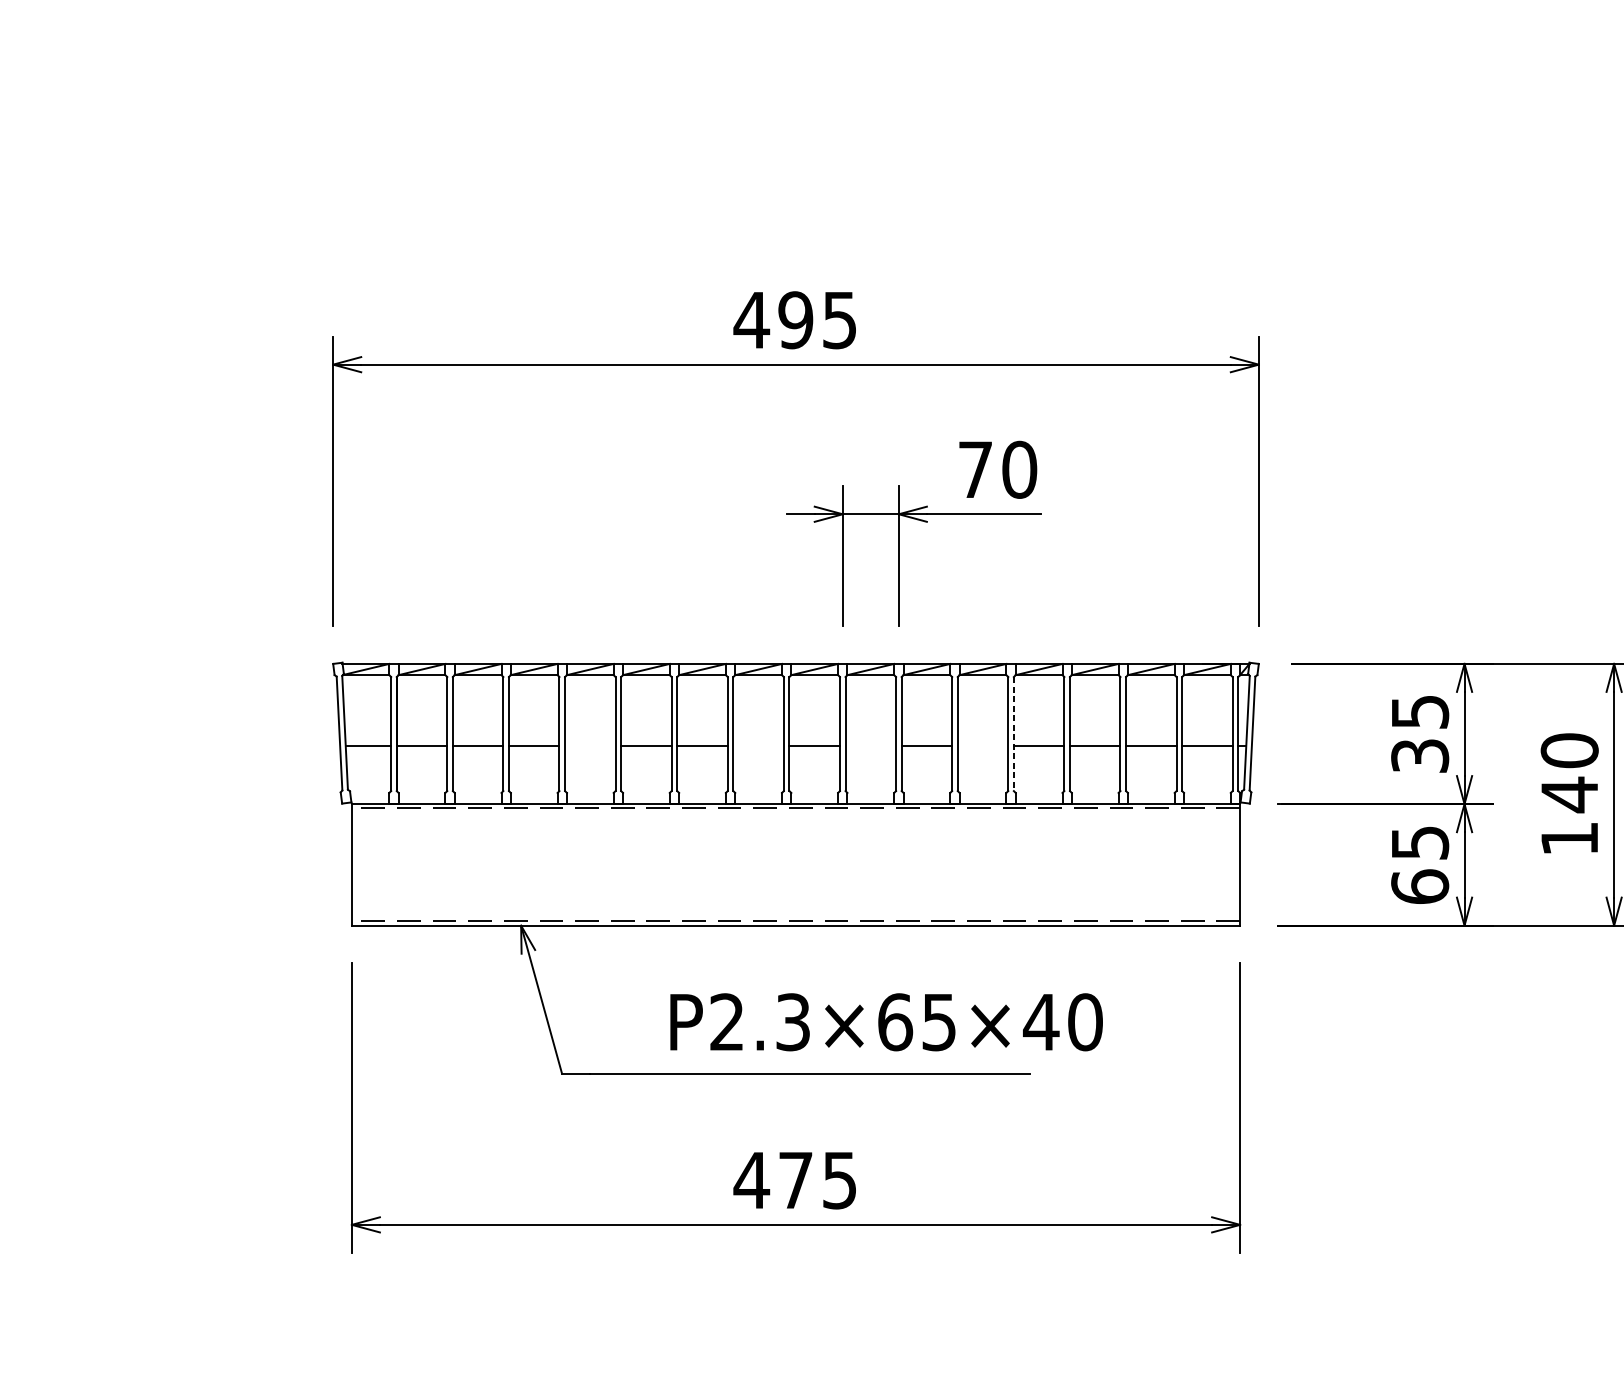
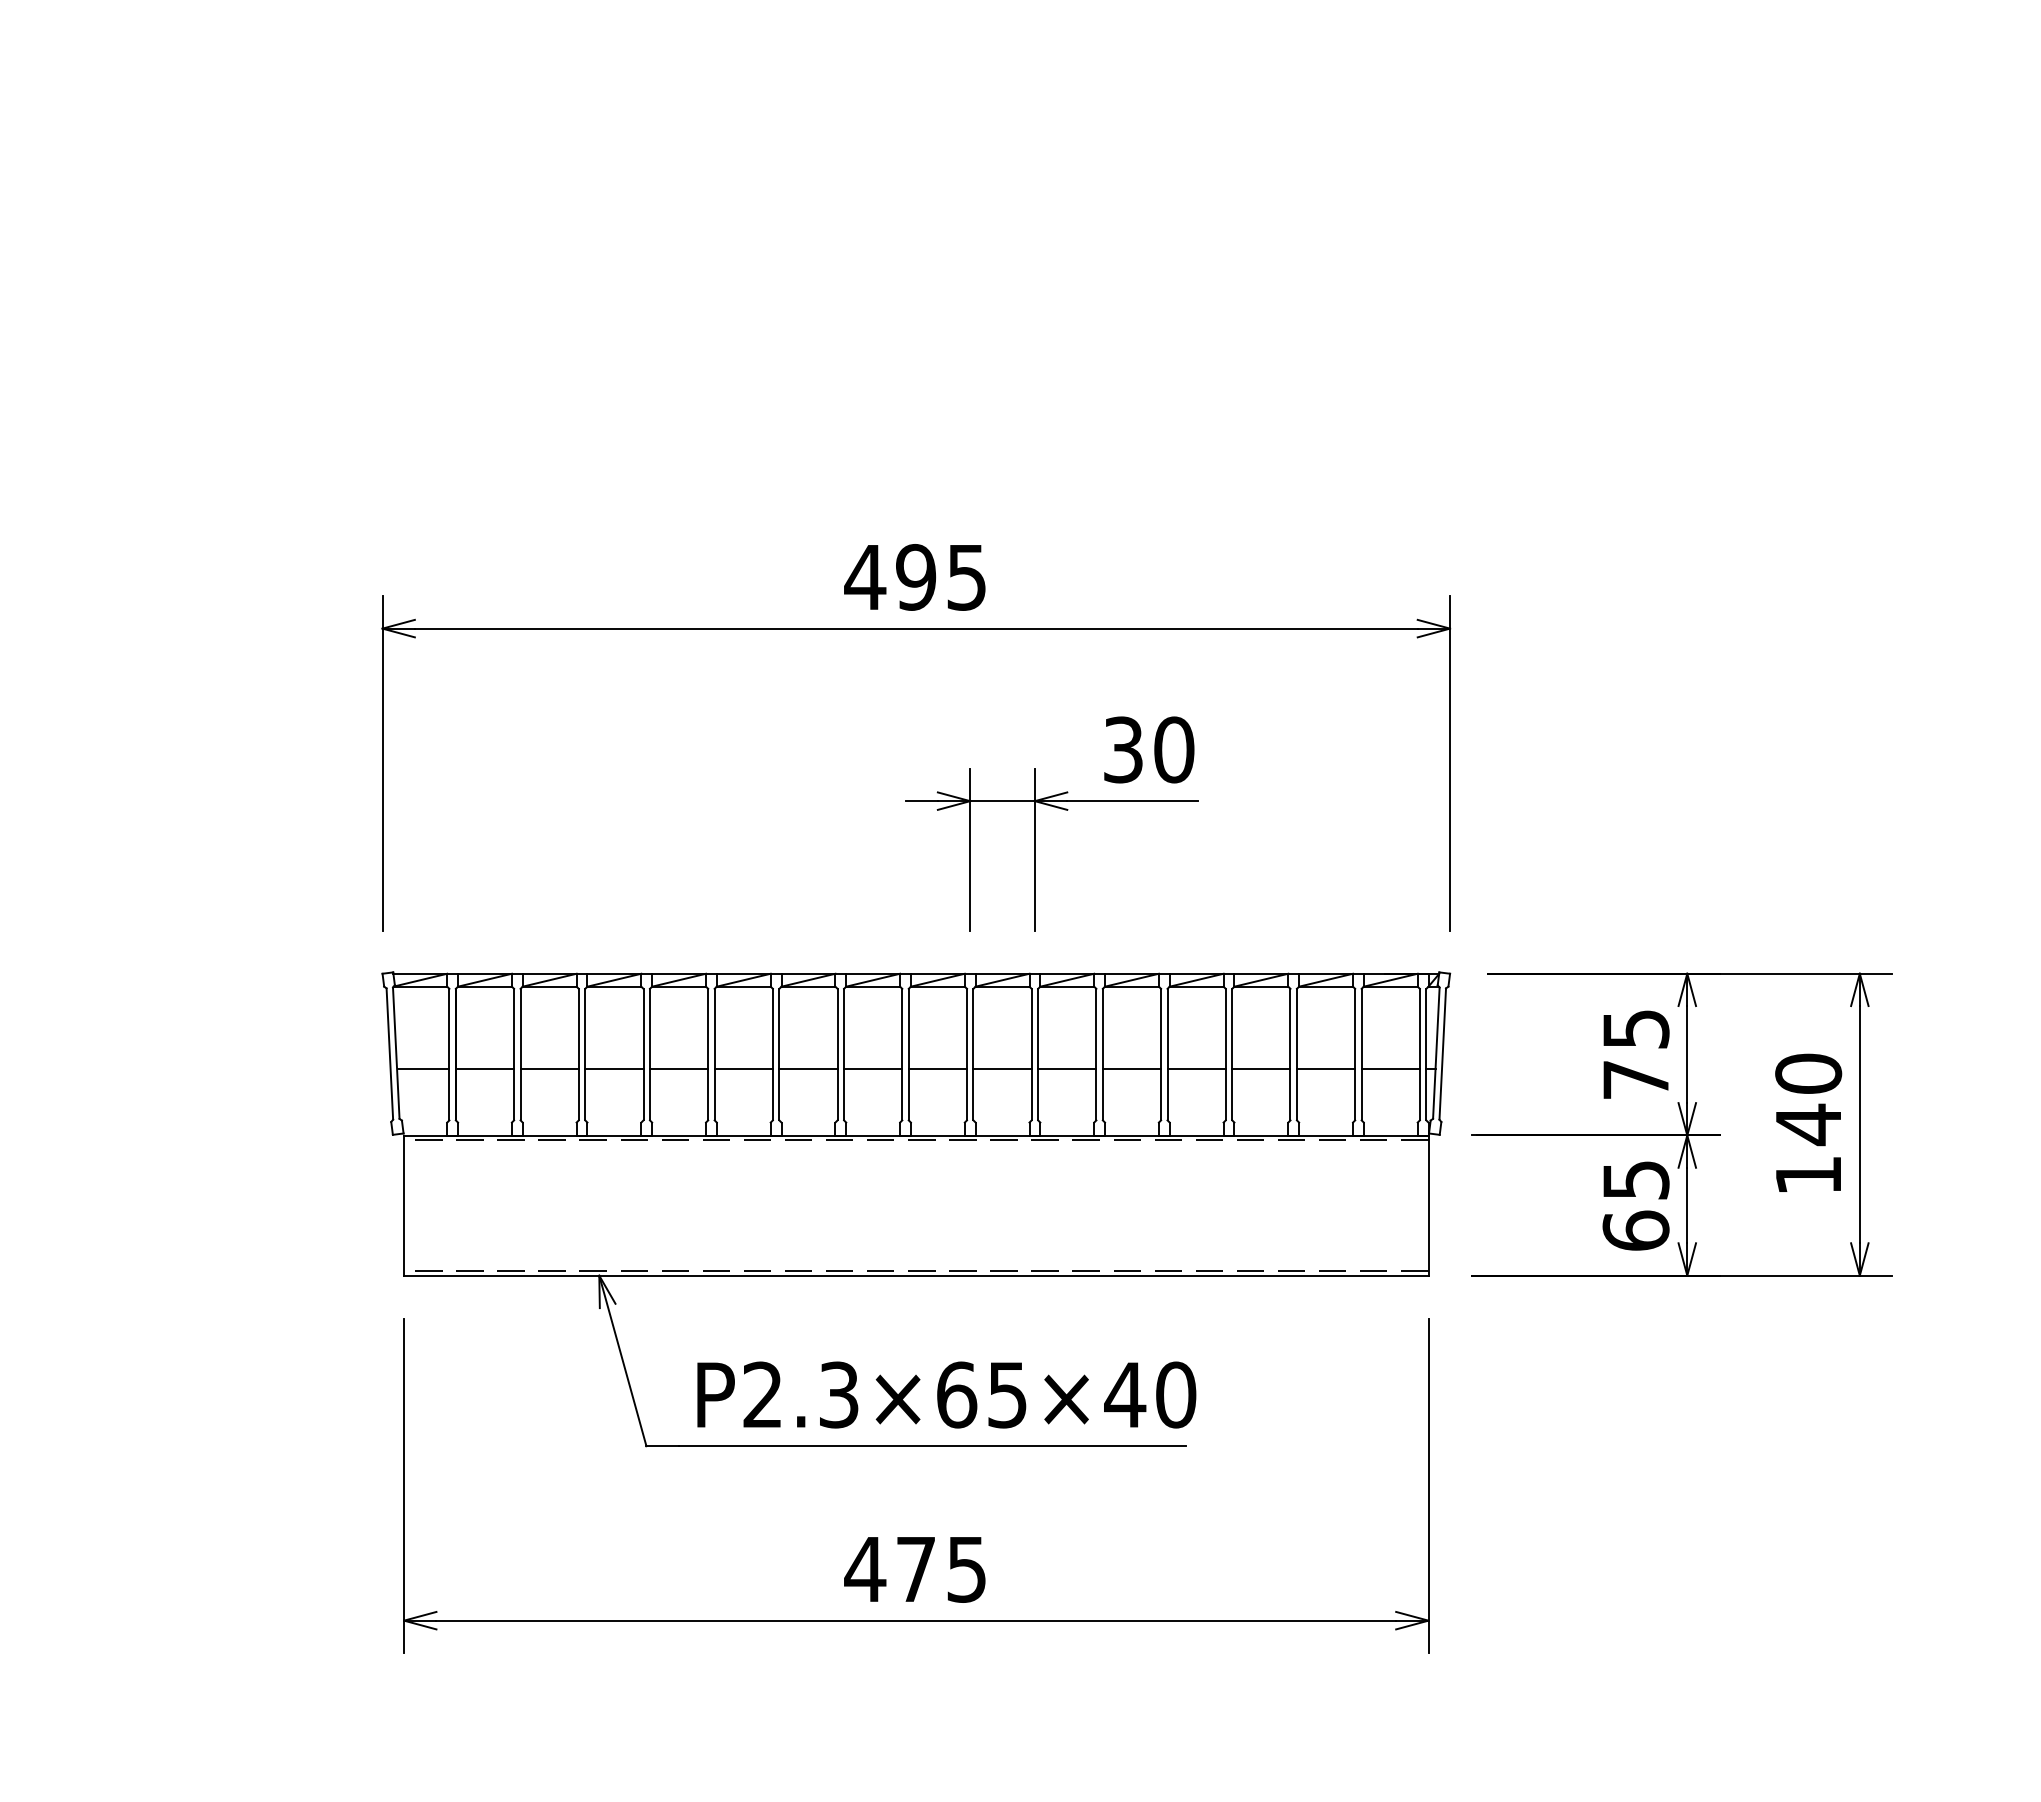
text: (975, 469) -> (1123, 749), 70 -> 30
line: (1013, 733) -> (1167, 1054), dashed -> solid
line: (589, 746) -> (678, 1068), added
line: (758, 746) -> (873, 1068), added
line: (870, 746) -> (1002, 1068), added
line: (982, 746) -> (1131, 1068), added
text: (1419, 756) -> (1635, 1080), 35 -> 75
text: (886, 1021) -> (946, 1394), moved

